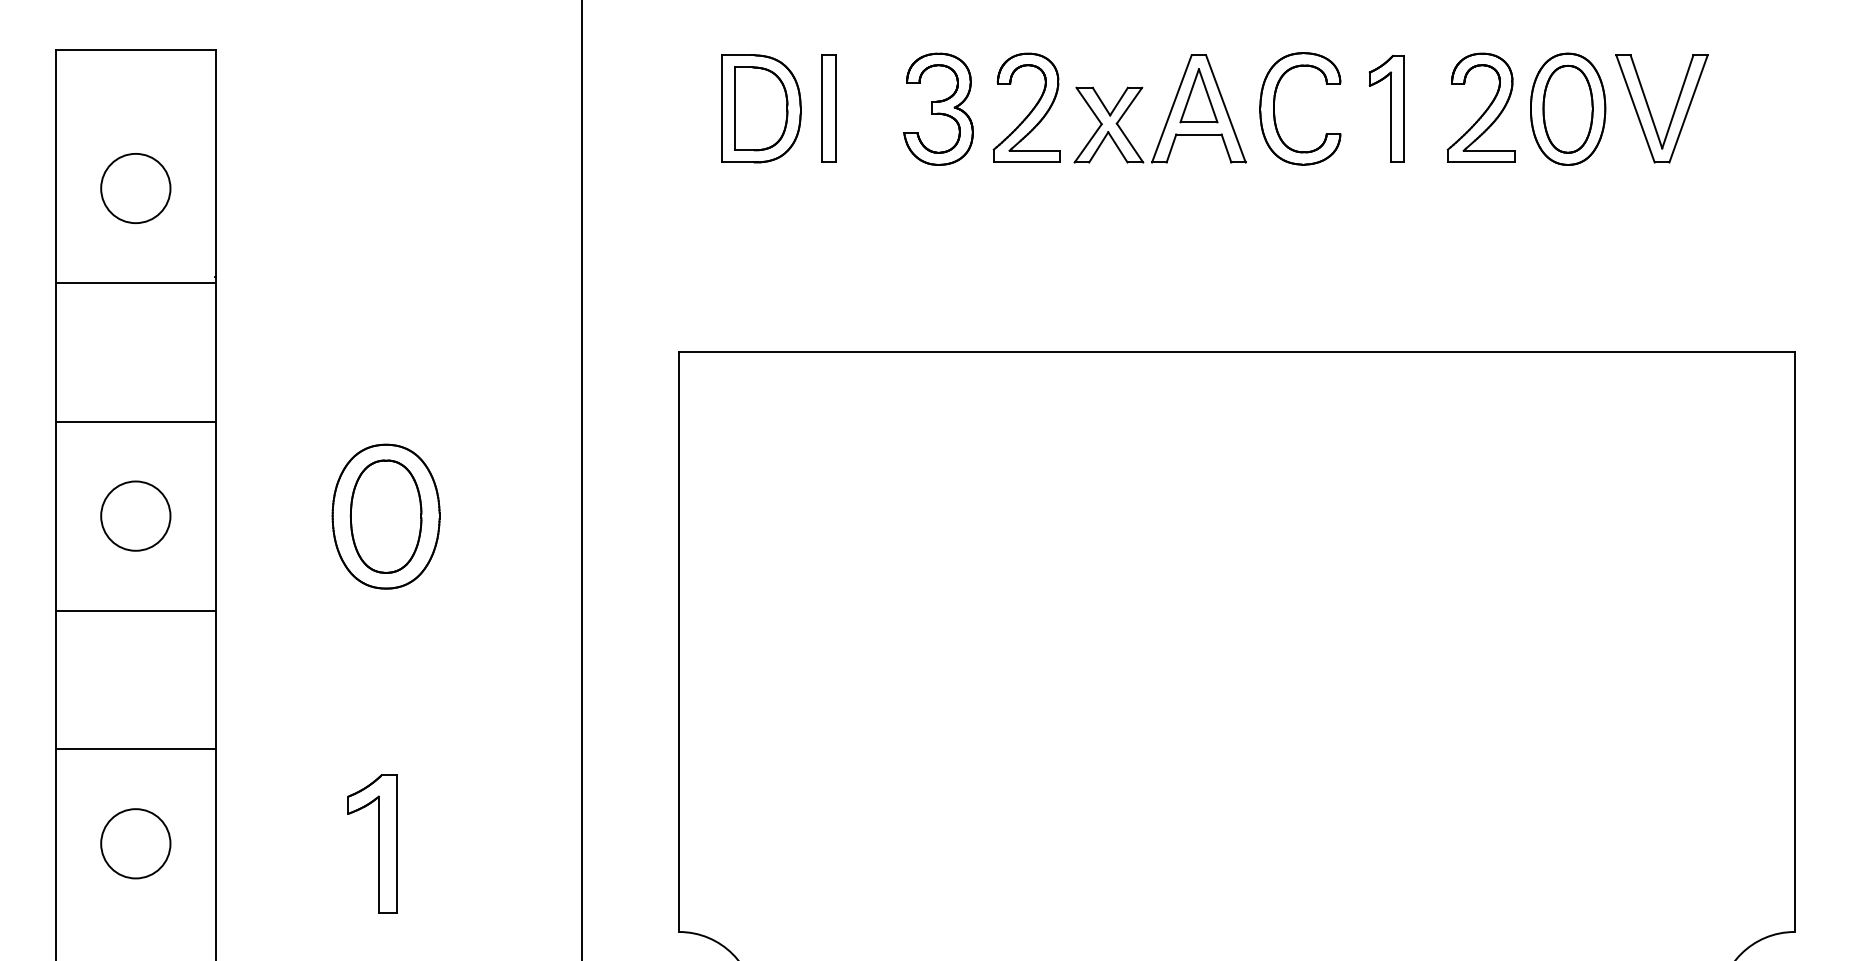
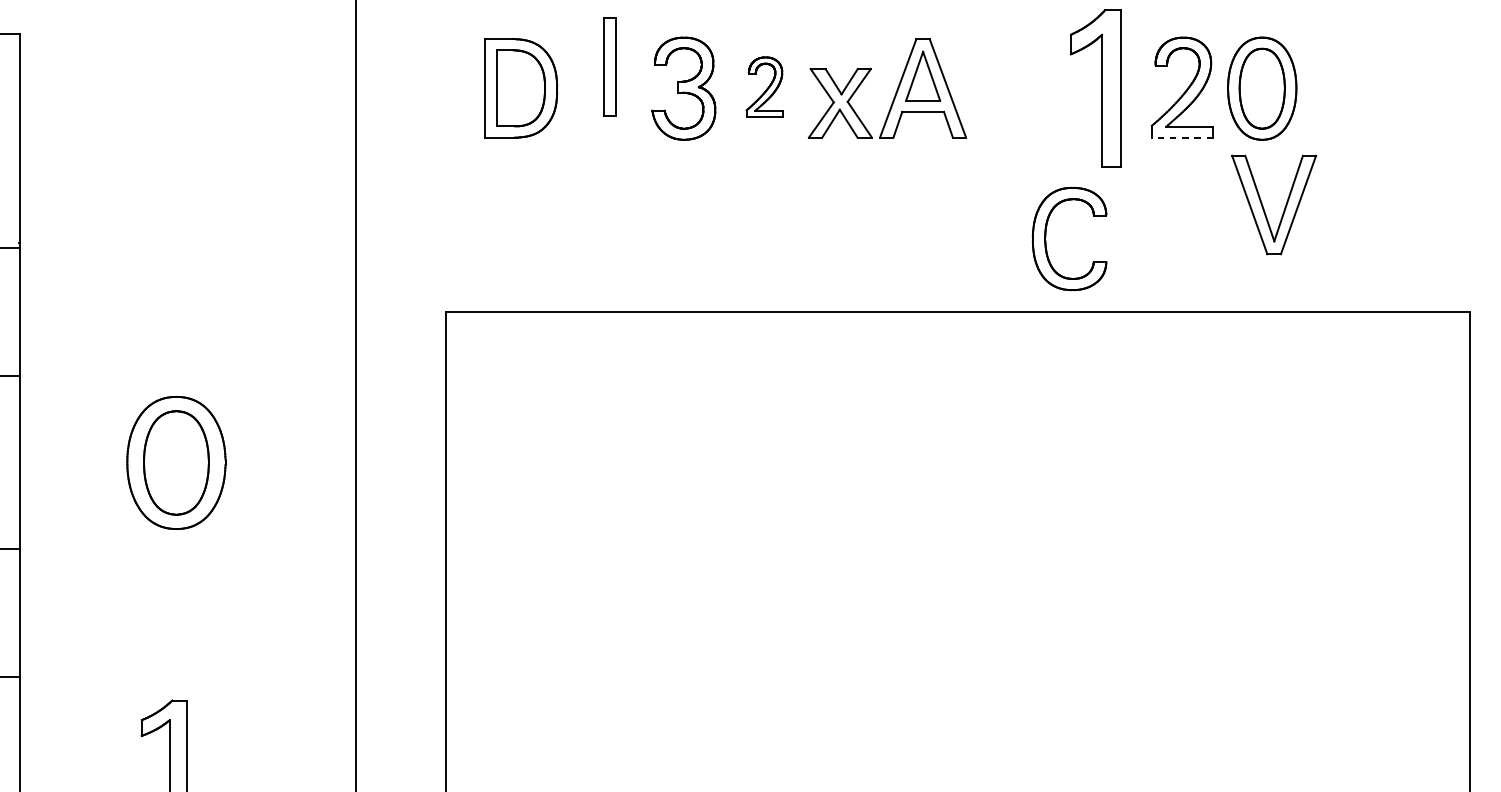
part: (1026, 107) -> (764, 87), size x0.6
part: (828, 108) -> (609, 66), moved
part: (1386, 108) -> (1095, 87), size x1.6
part: (1650, 110) -> (1263, 206), moved
part: (1275, 114) -> (1046, 244), moved
line: (1480, 162) -> (1181, 137), solid -> dashed

